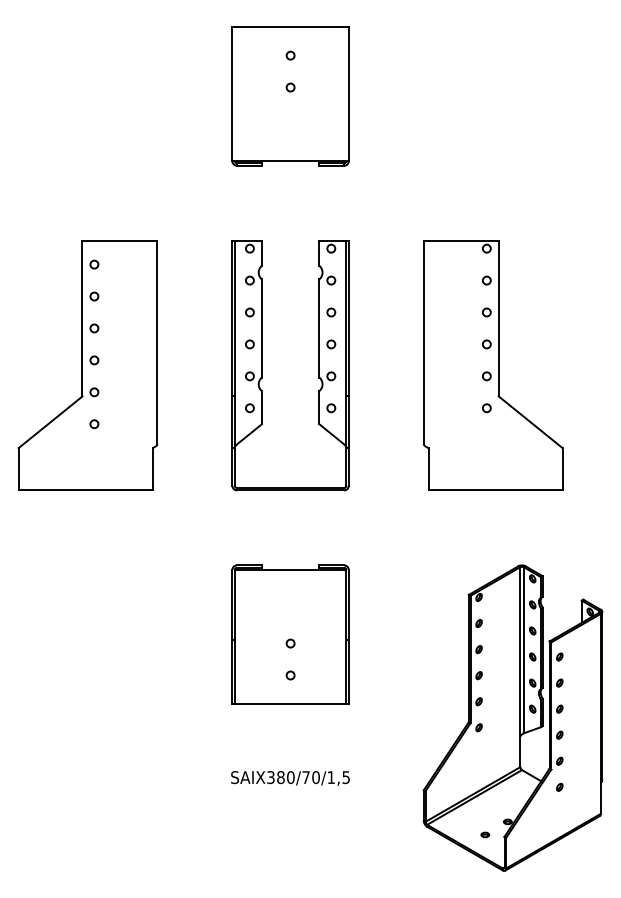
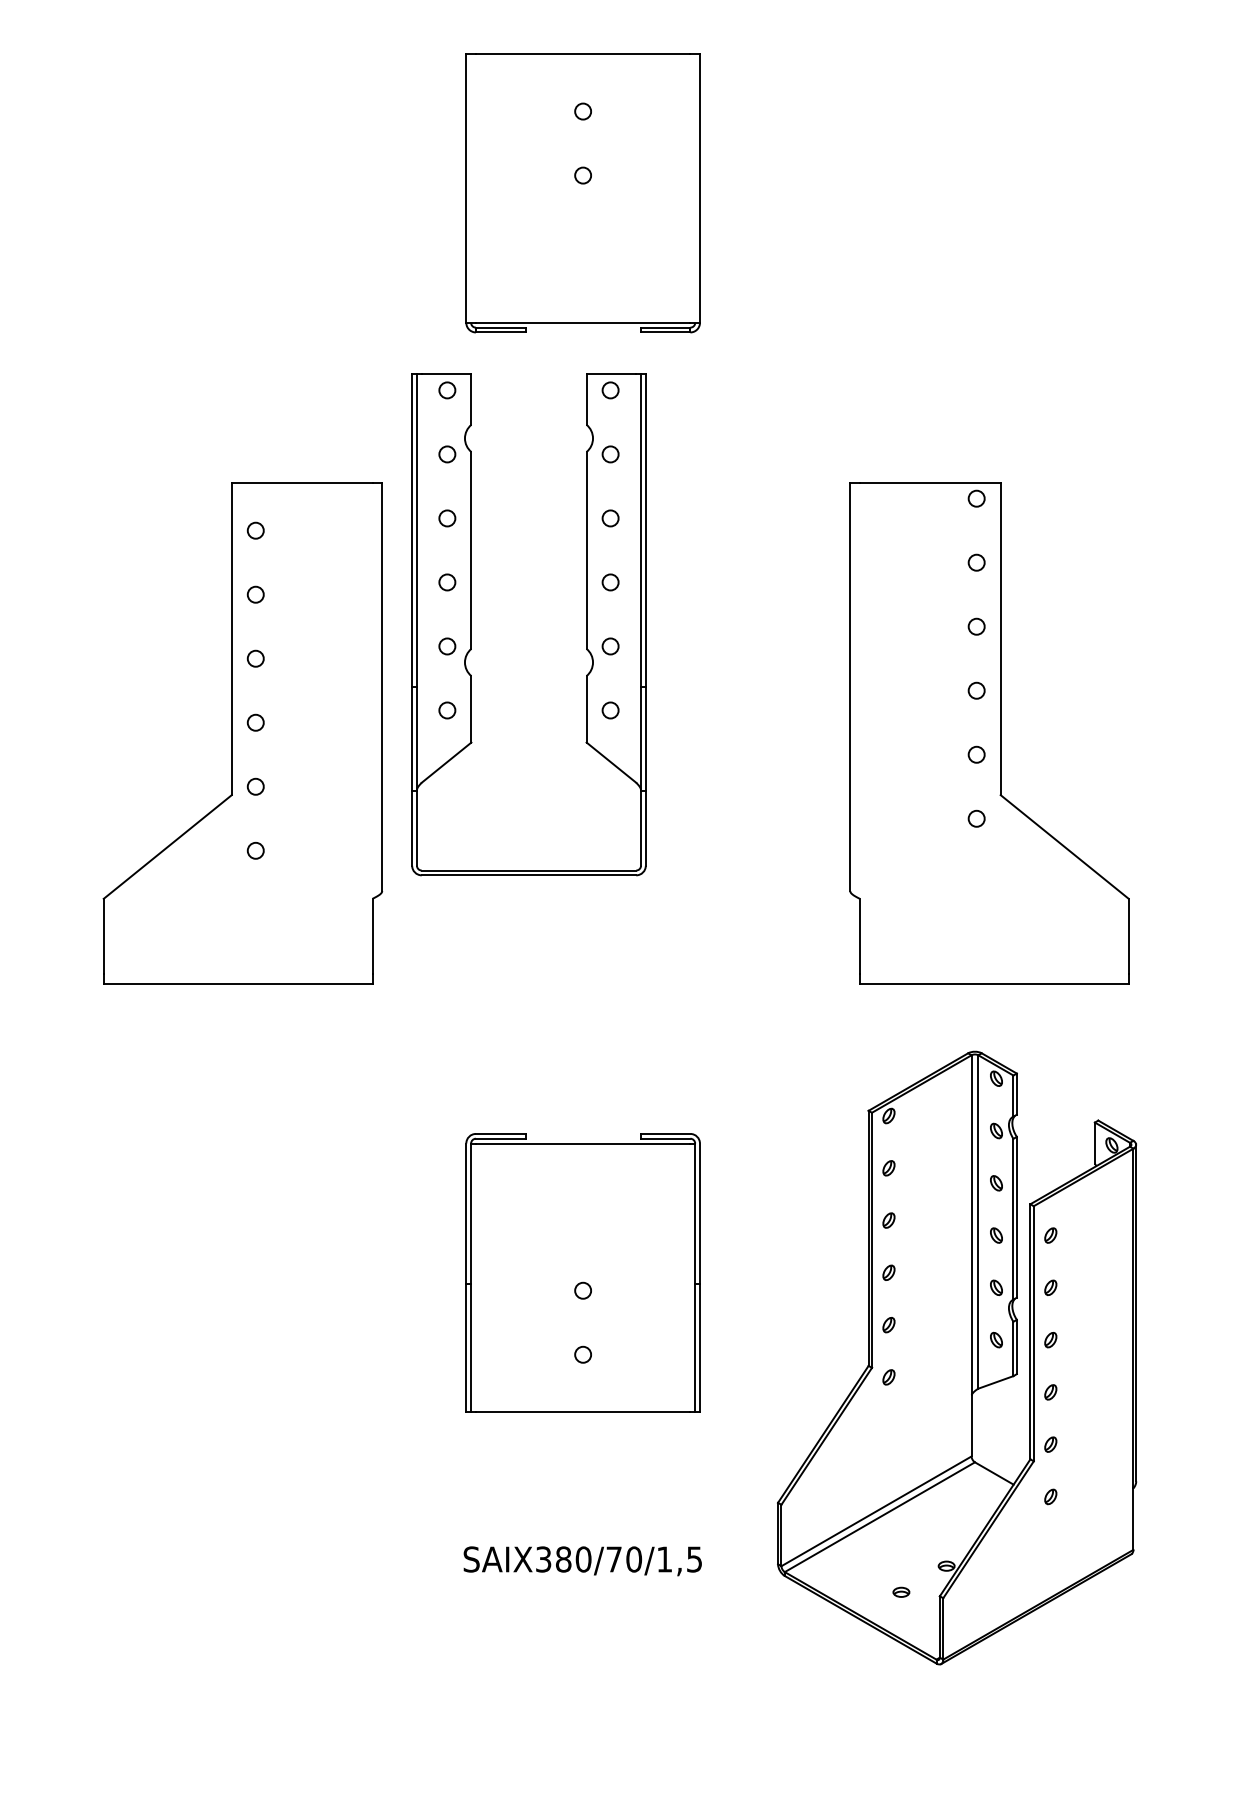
part: (87, 365) -> (241, 733), moved
part: (262, 365) -> (472, 624), moved
part: (512, 717) -> (955, 1356), moved

